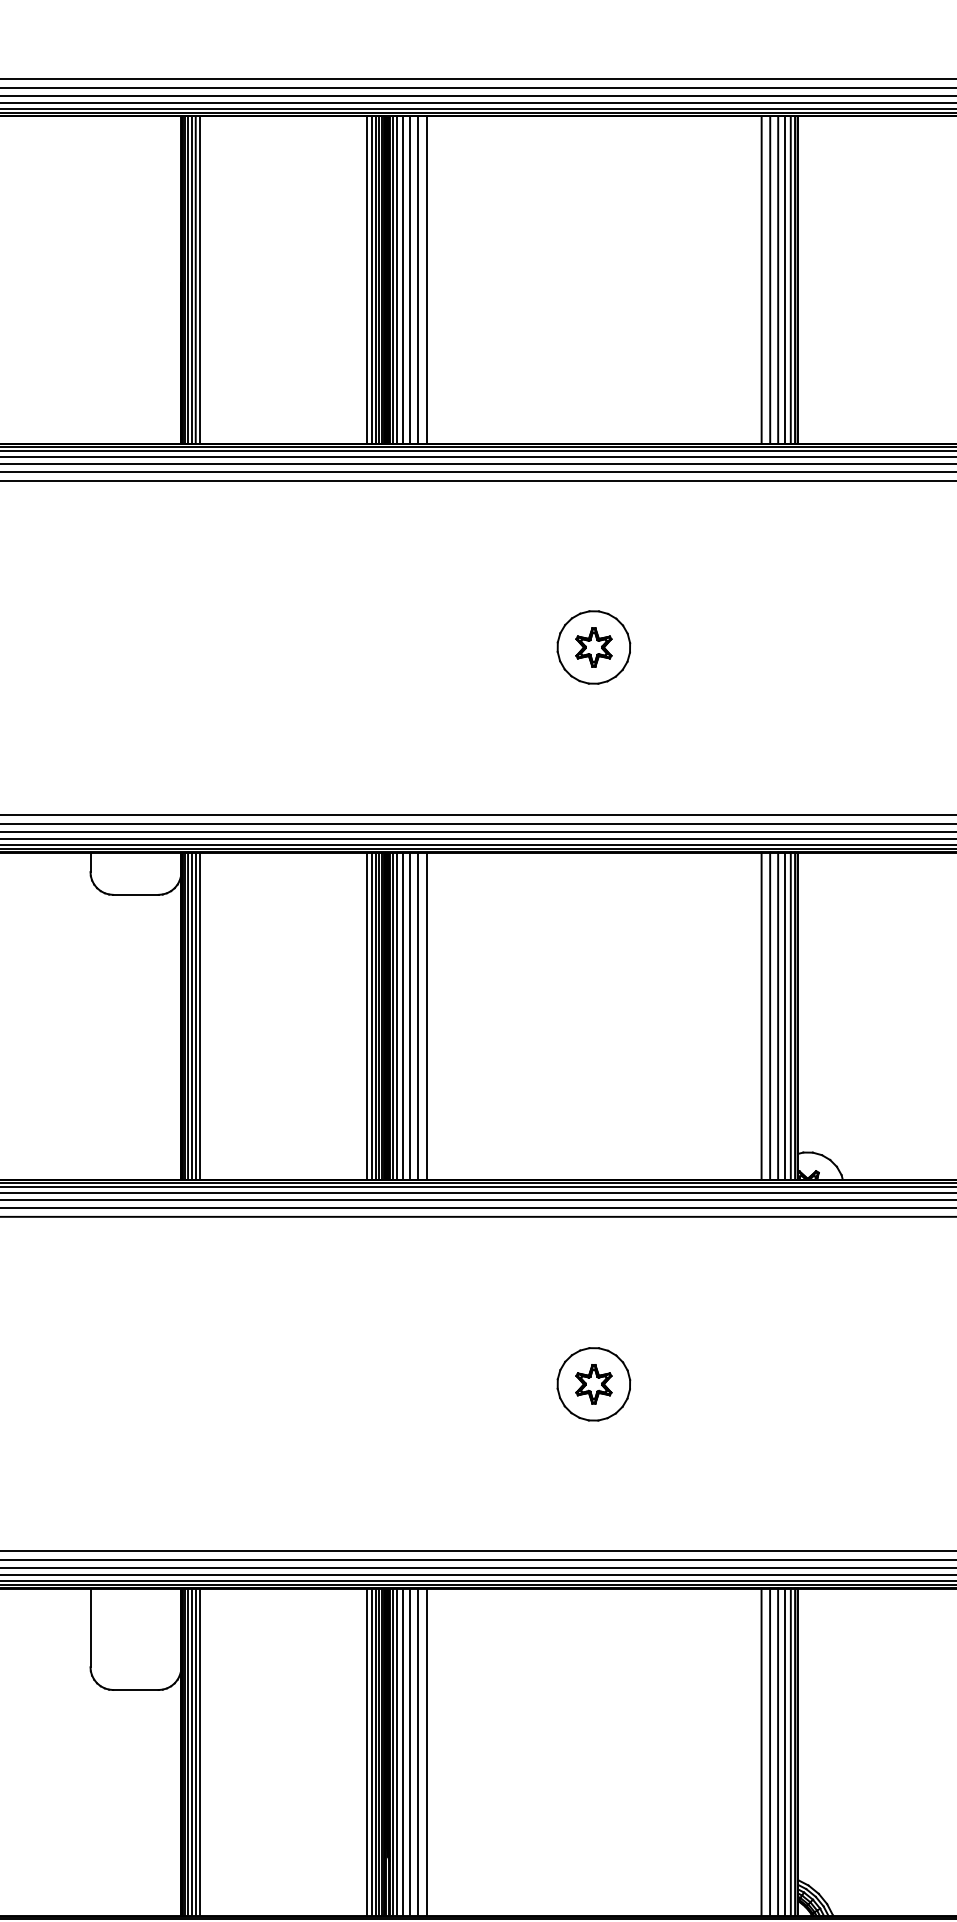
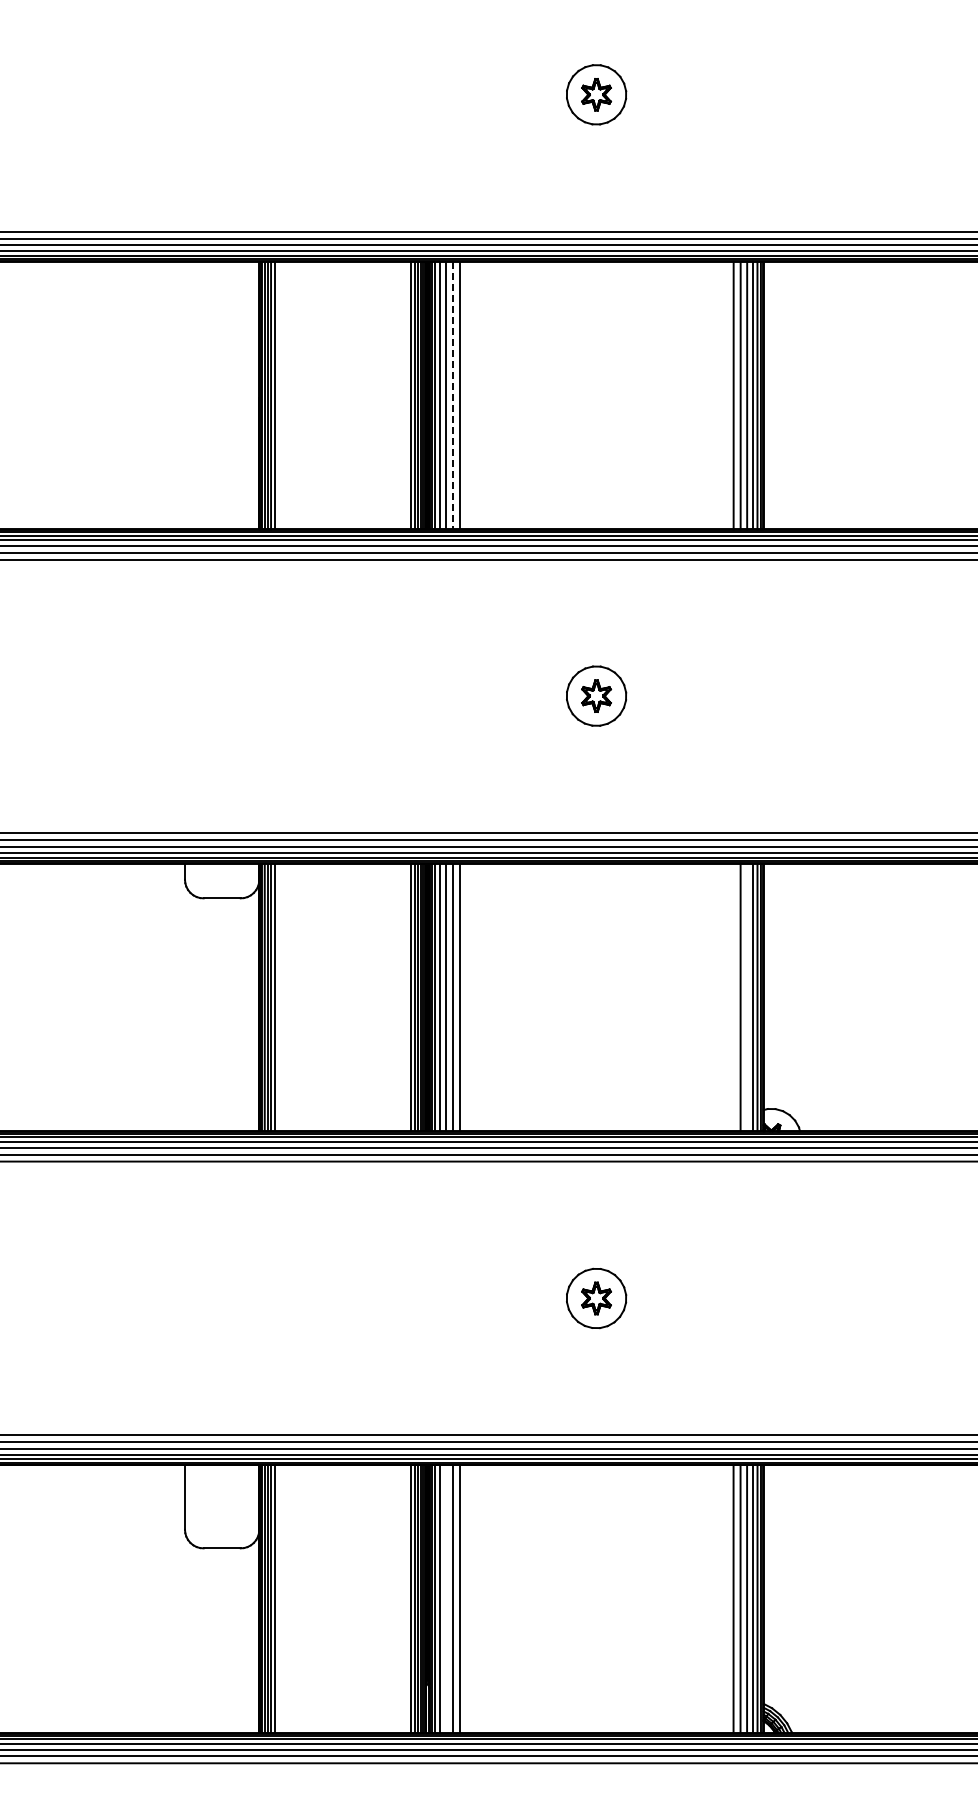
line: (417, 279) -> (452, 395), solid -> dashed
line: (761, 1016) -> (733, 997), removed
line: (778, 1016) -> (747, 997), removed
line: (410, 1751) -> (446, 1598), removed

